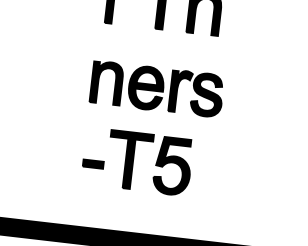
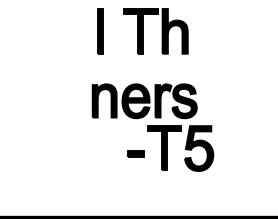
part: (136, 162) -> (170, 148), moved

